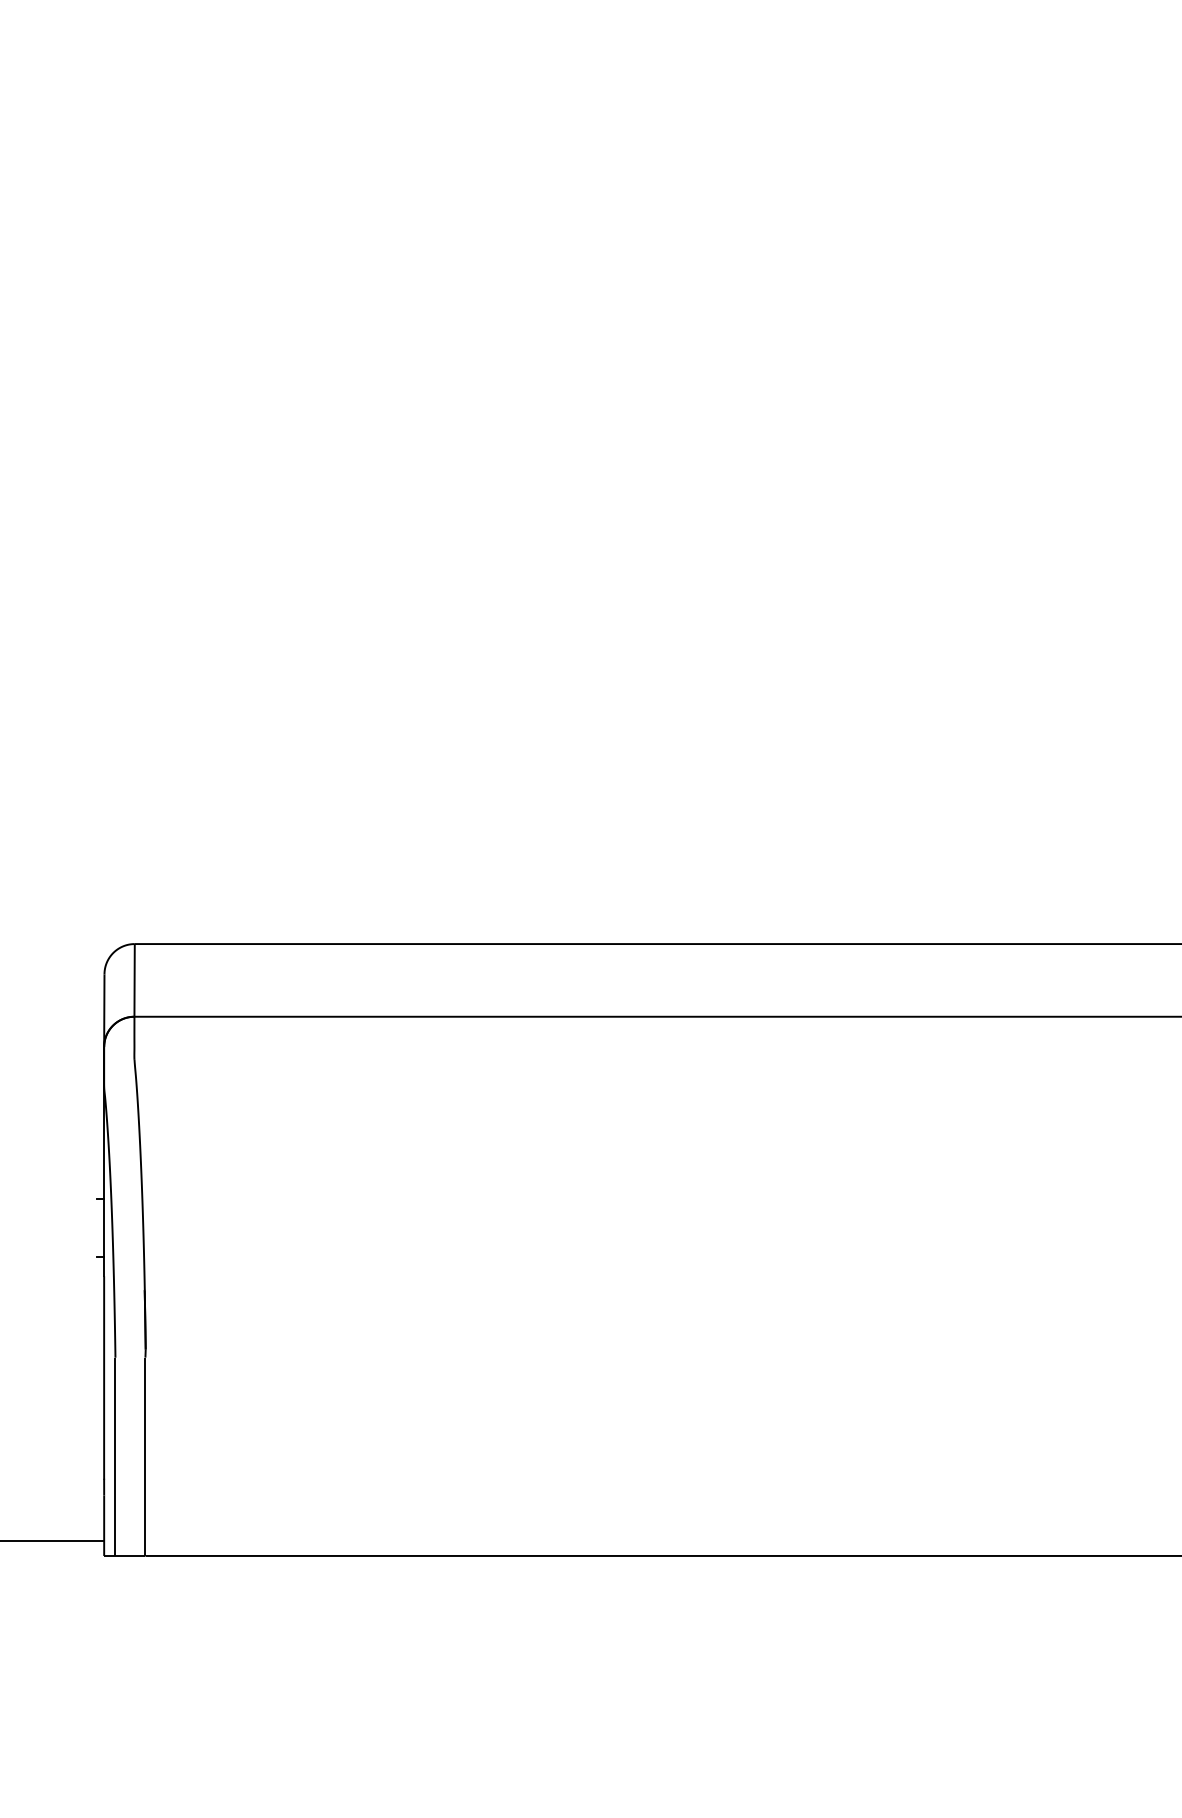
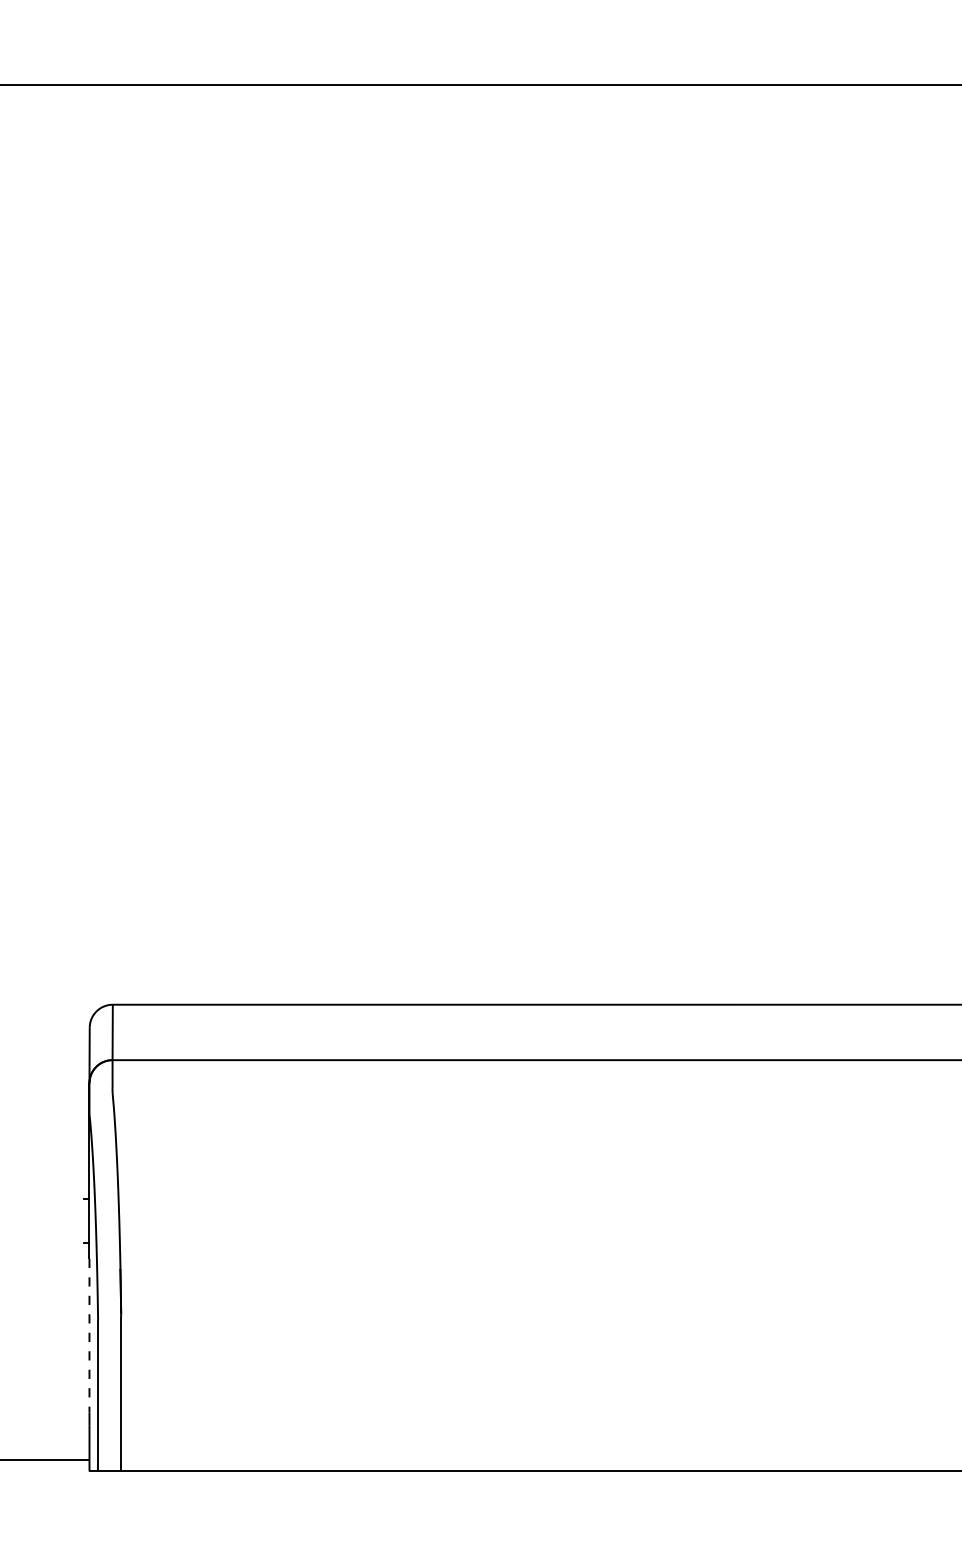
line: (104, 1377) -> (89, 1335), solid -> dashed

